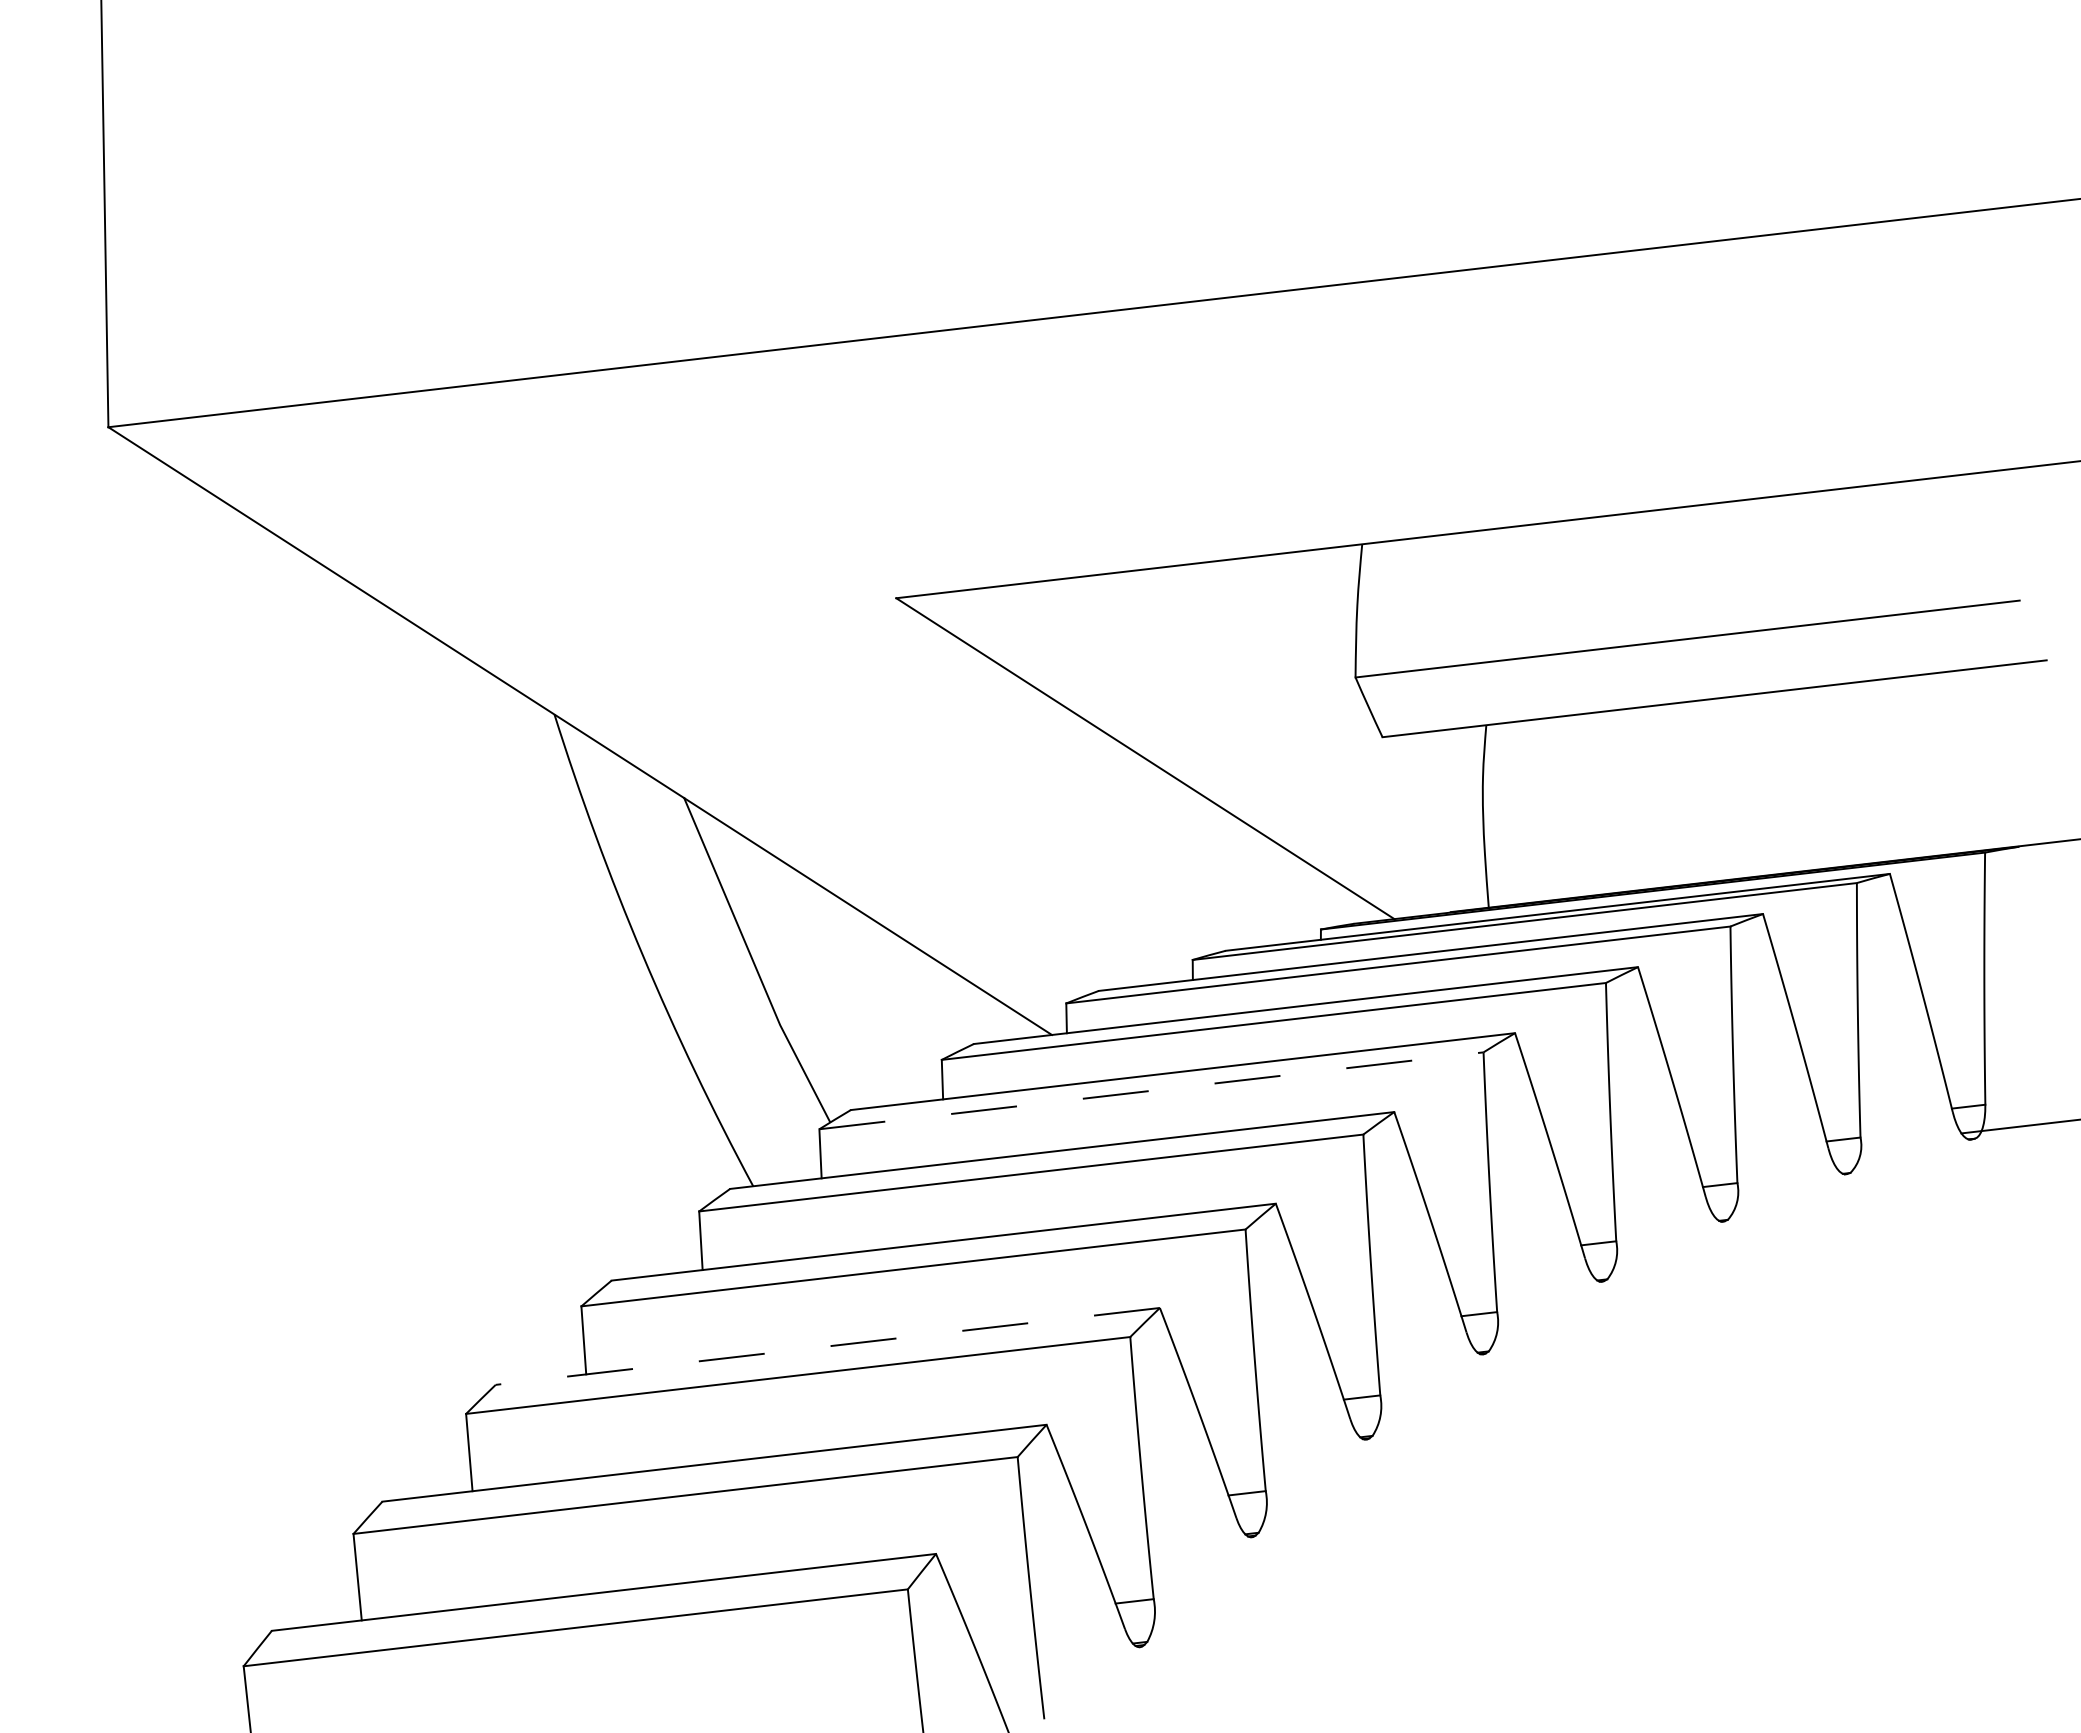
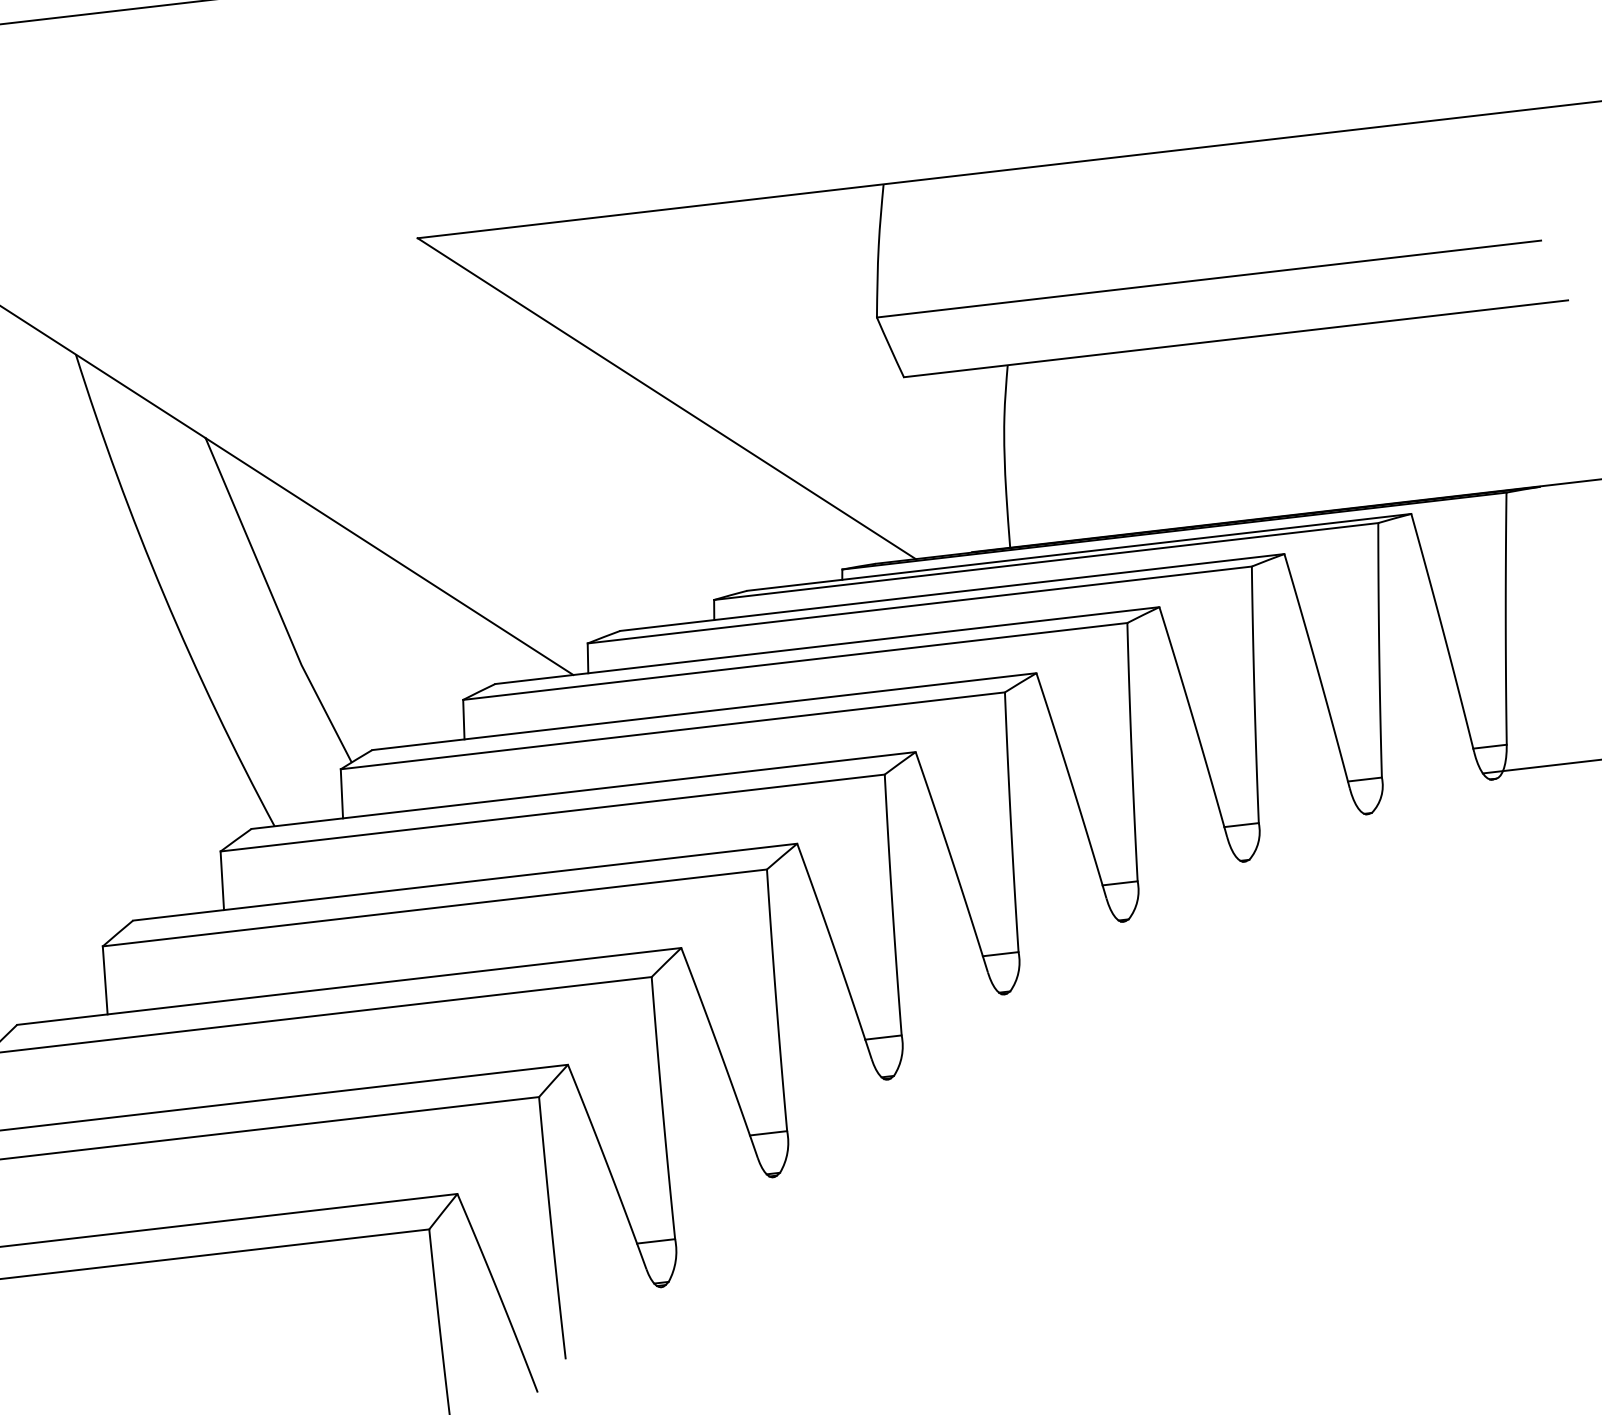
line: (1151, 1090) -> (672, 730), dashed -> solid
line: (827, 1346) -> (348, 986), dashed -> solid

